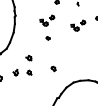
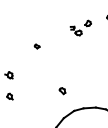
part: (47, 20) -> (36, 20), removed
part: (53, 68) -> (62, 90), moved

